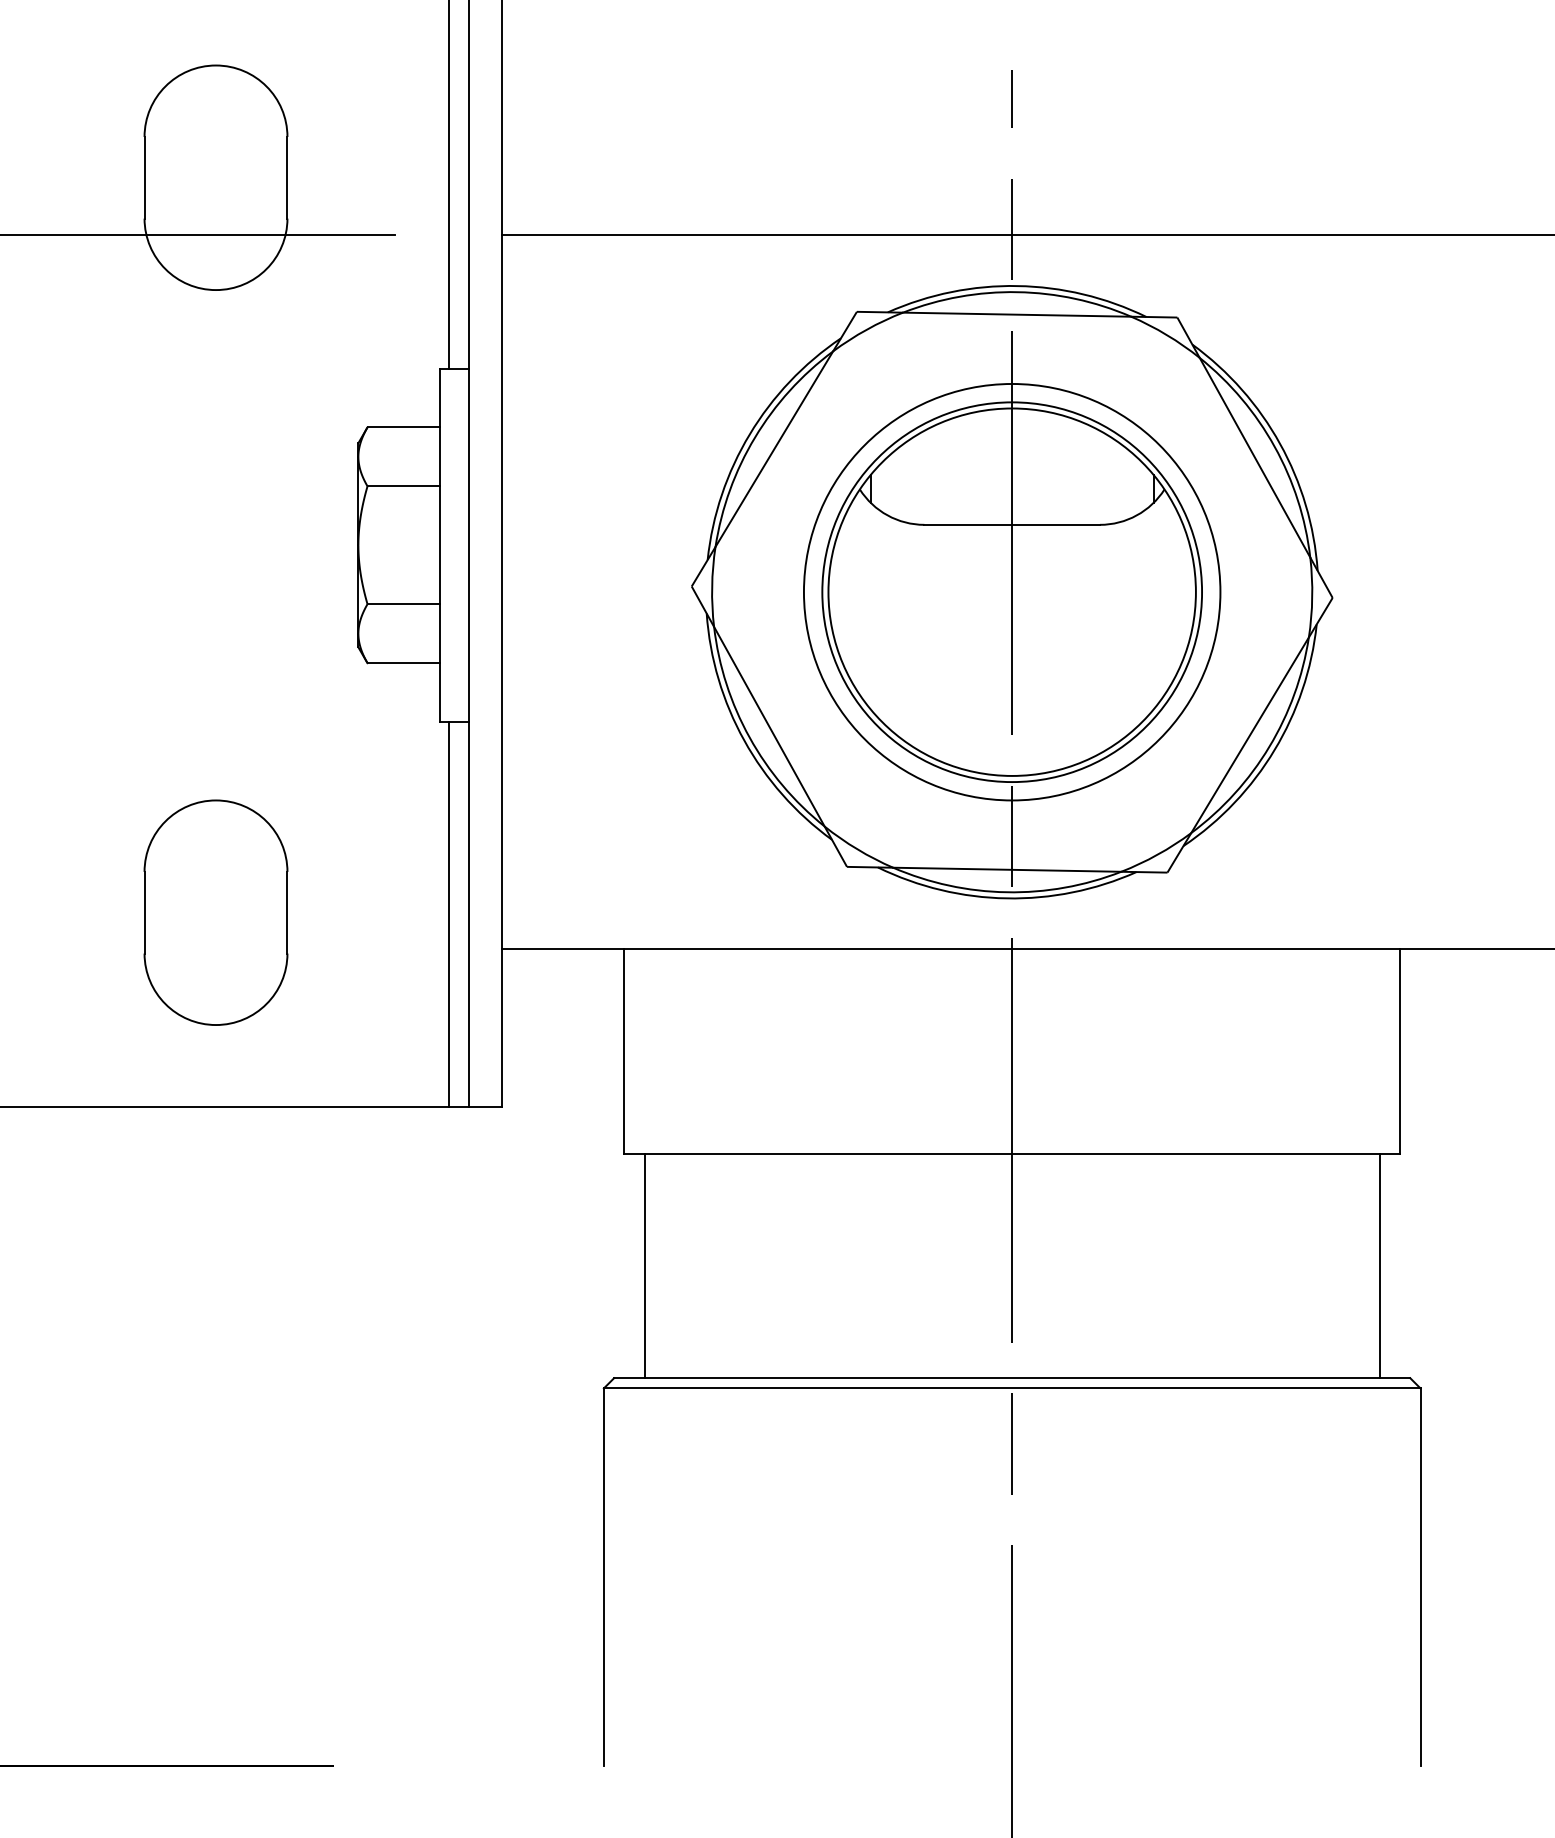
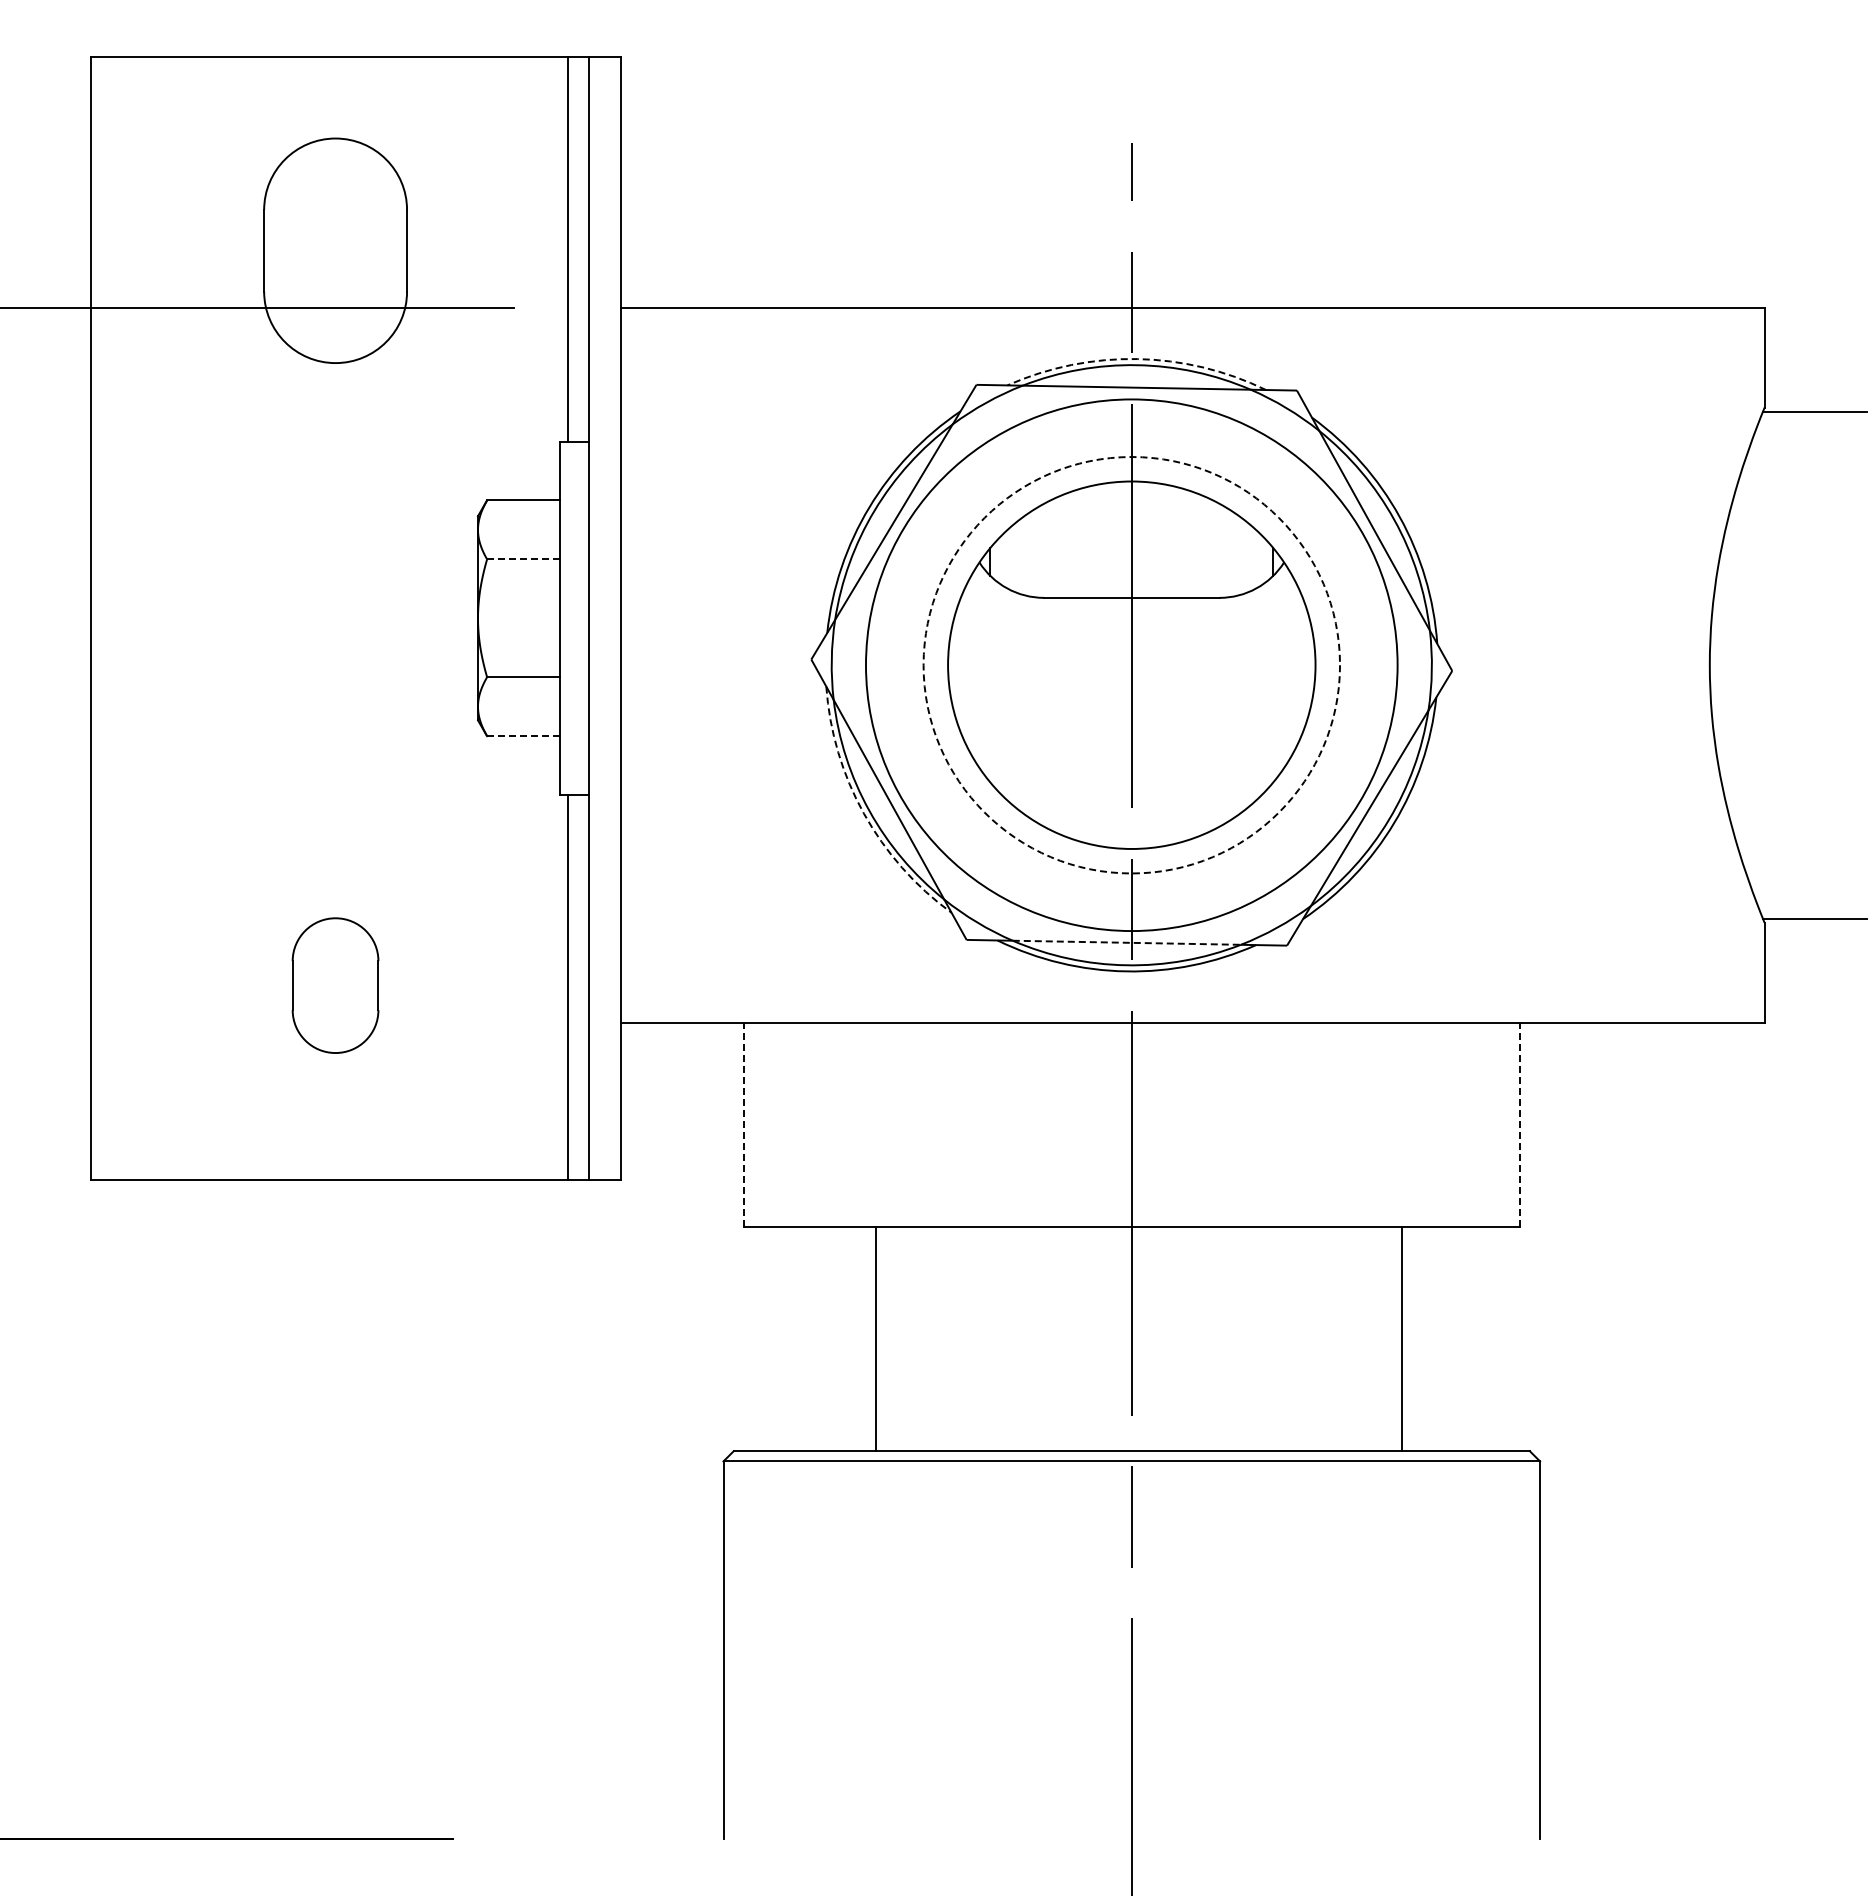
arc: (1017, 286) -> (1137, 359), solid -> dashed
line: (402, 486) -> (522, 559), solid -> dashed
circle: (1011, 592) -> (1131, 665), size x1.4
circle: (1011, 592) -> (1131, 665), solid -> dashed
line: (402, 663) -> (522, 736), solid -> dashed
arc: (743, 740) -> (863, 813), solid -> dashed
line: (1007, 869) -> (1127, 942), solid -> dashed
part: (215, 912) -> (335, 985), size x0.6
line: (623, 1051) -> (743, 1124), solid -> dashed
line: (1399, 1051) -> (1519, 1124), solid -> dashed
line: (644, 1265) -> (876, 1338), moved
line: (1379, 1265) -> (1402, 1338), moved

